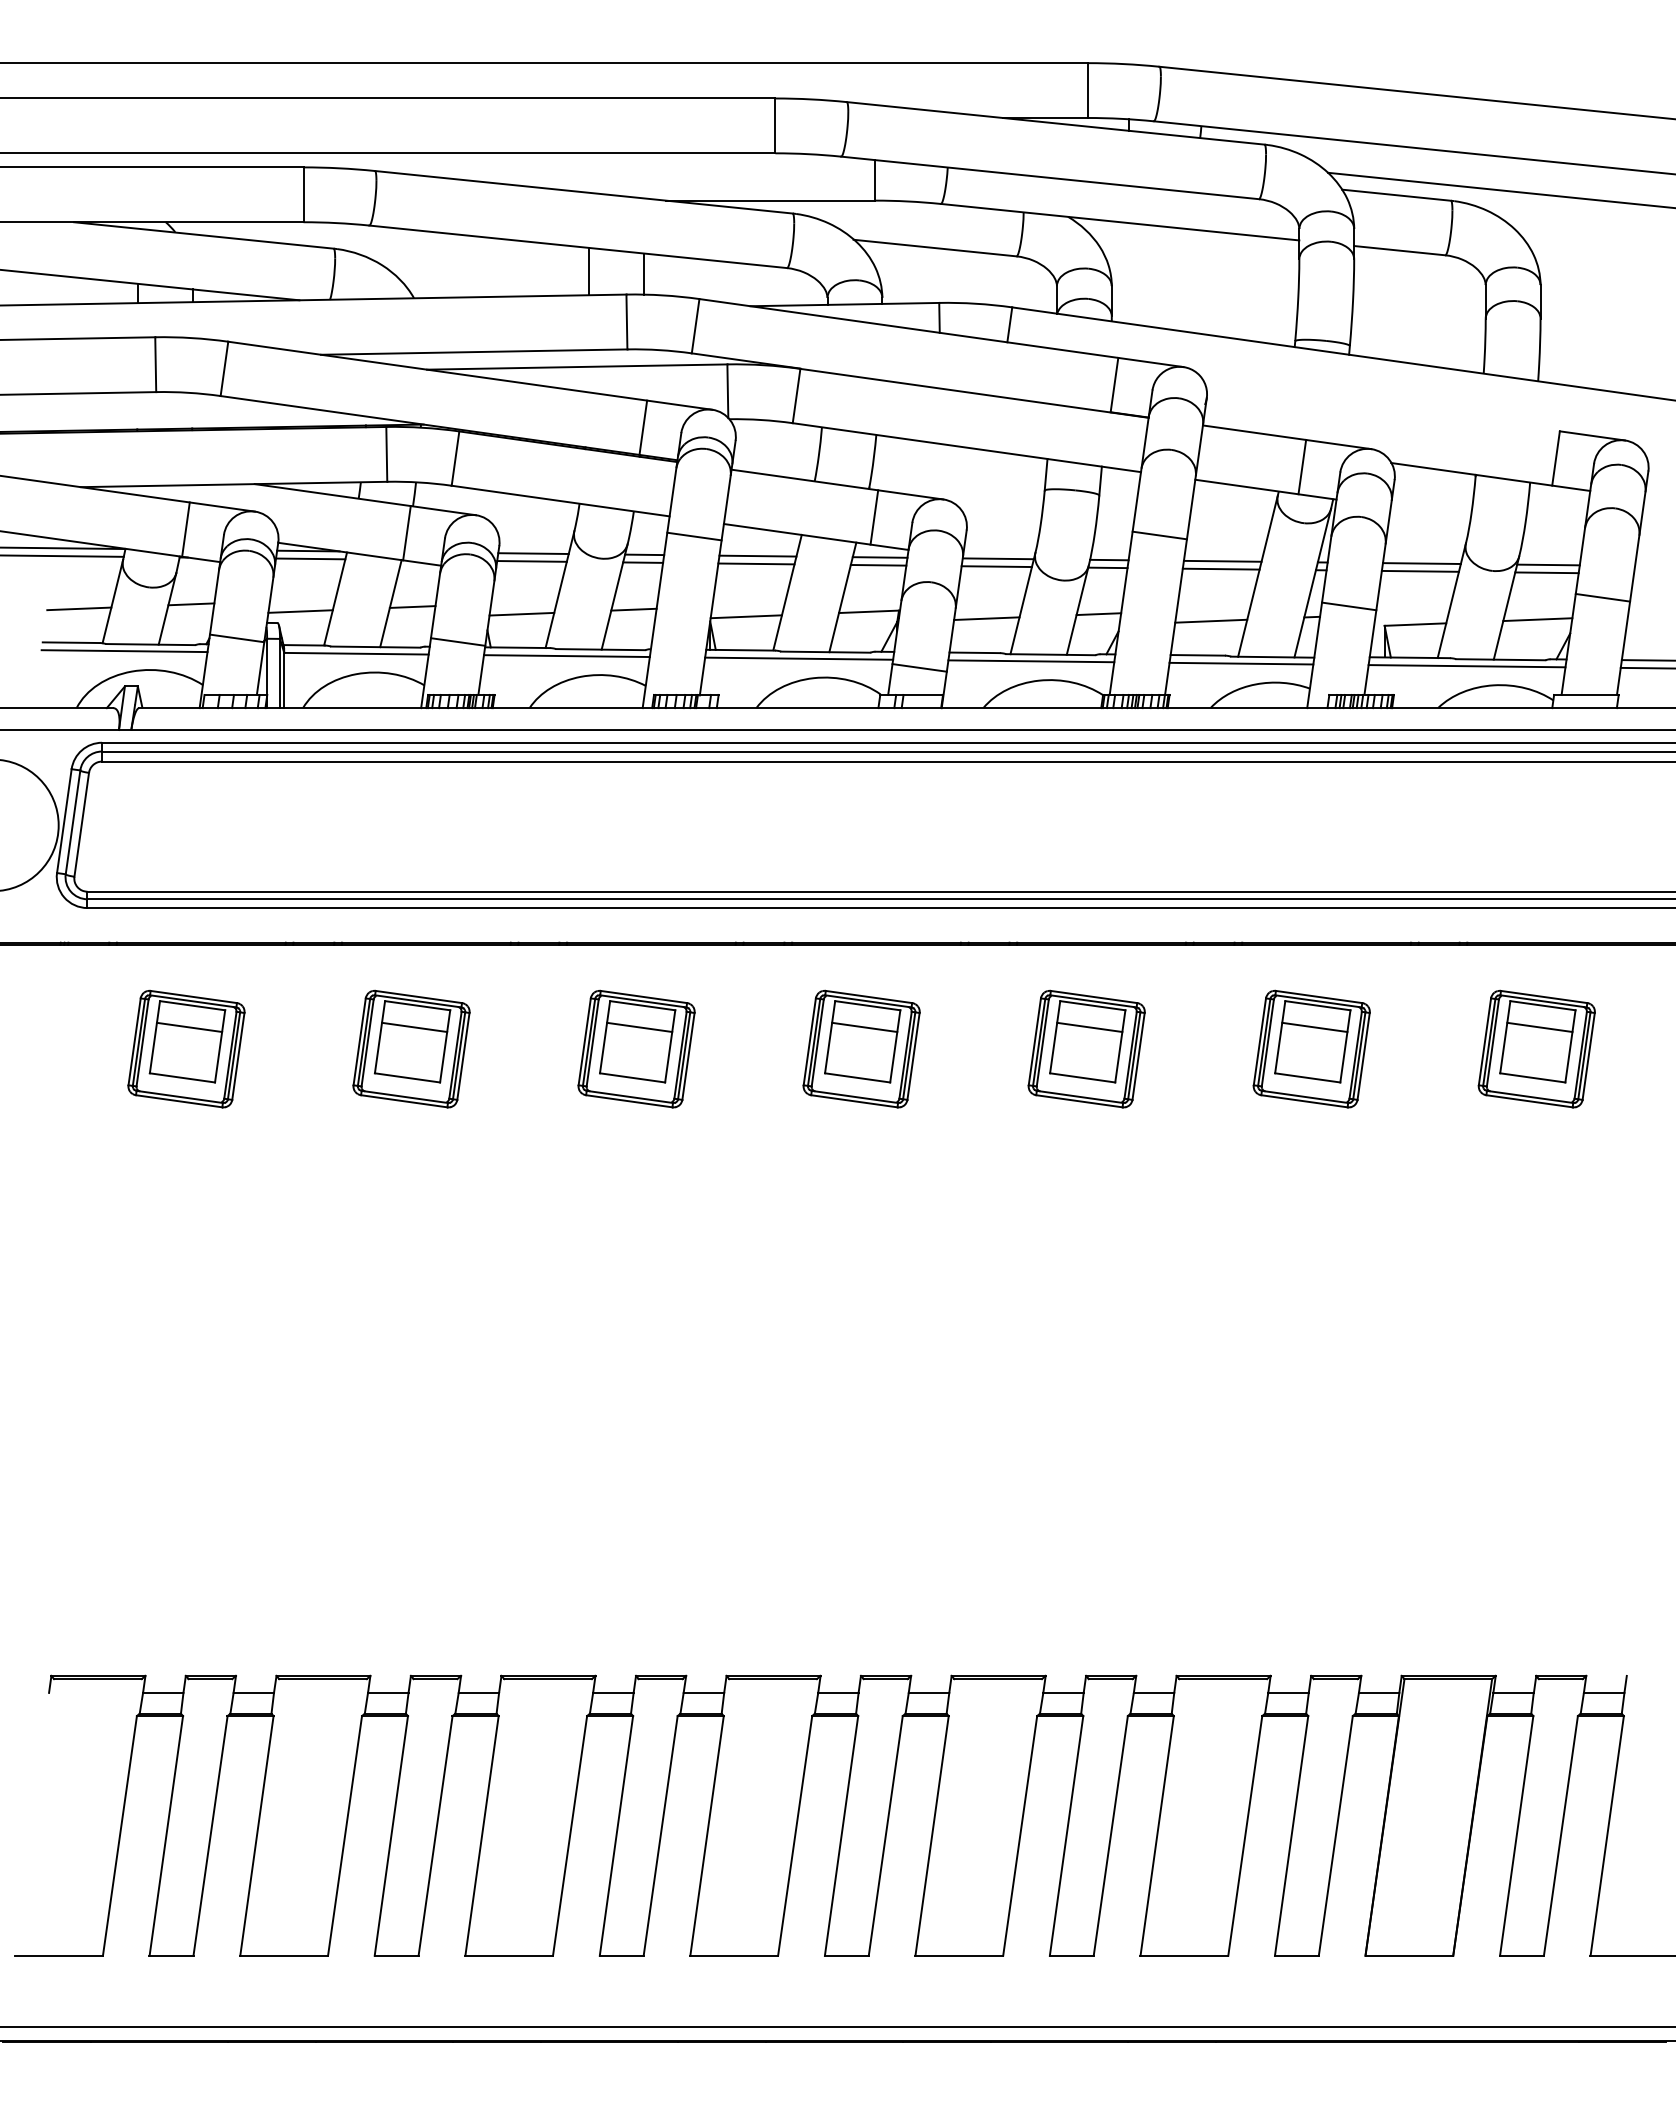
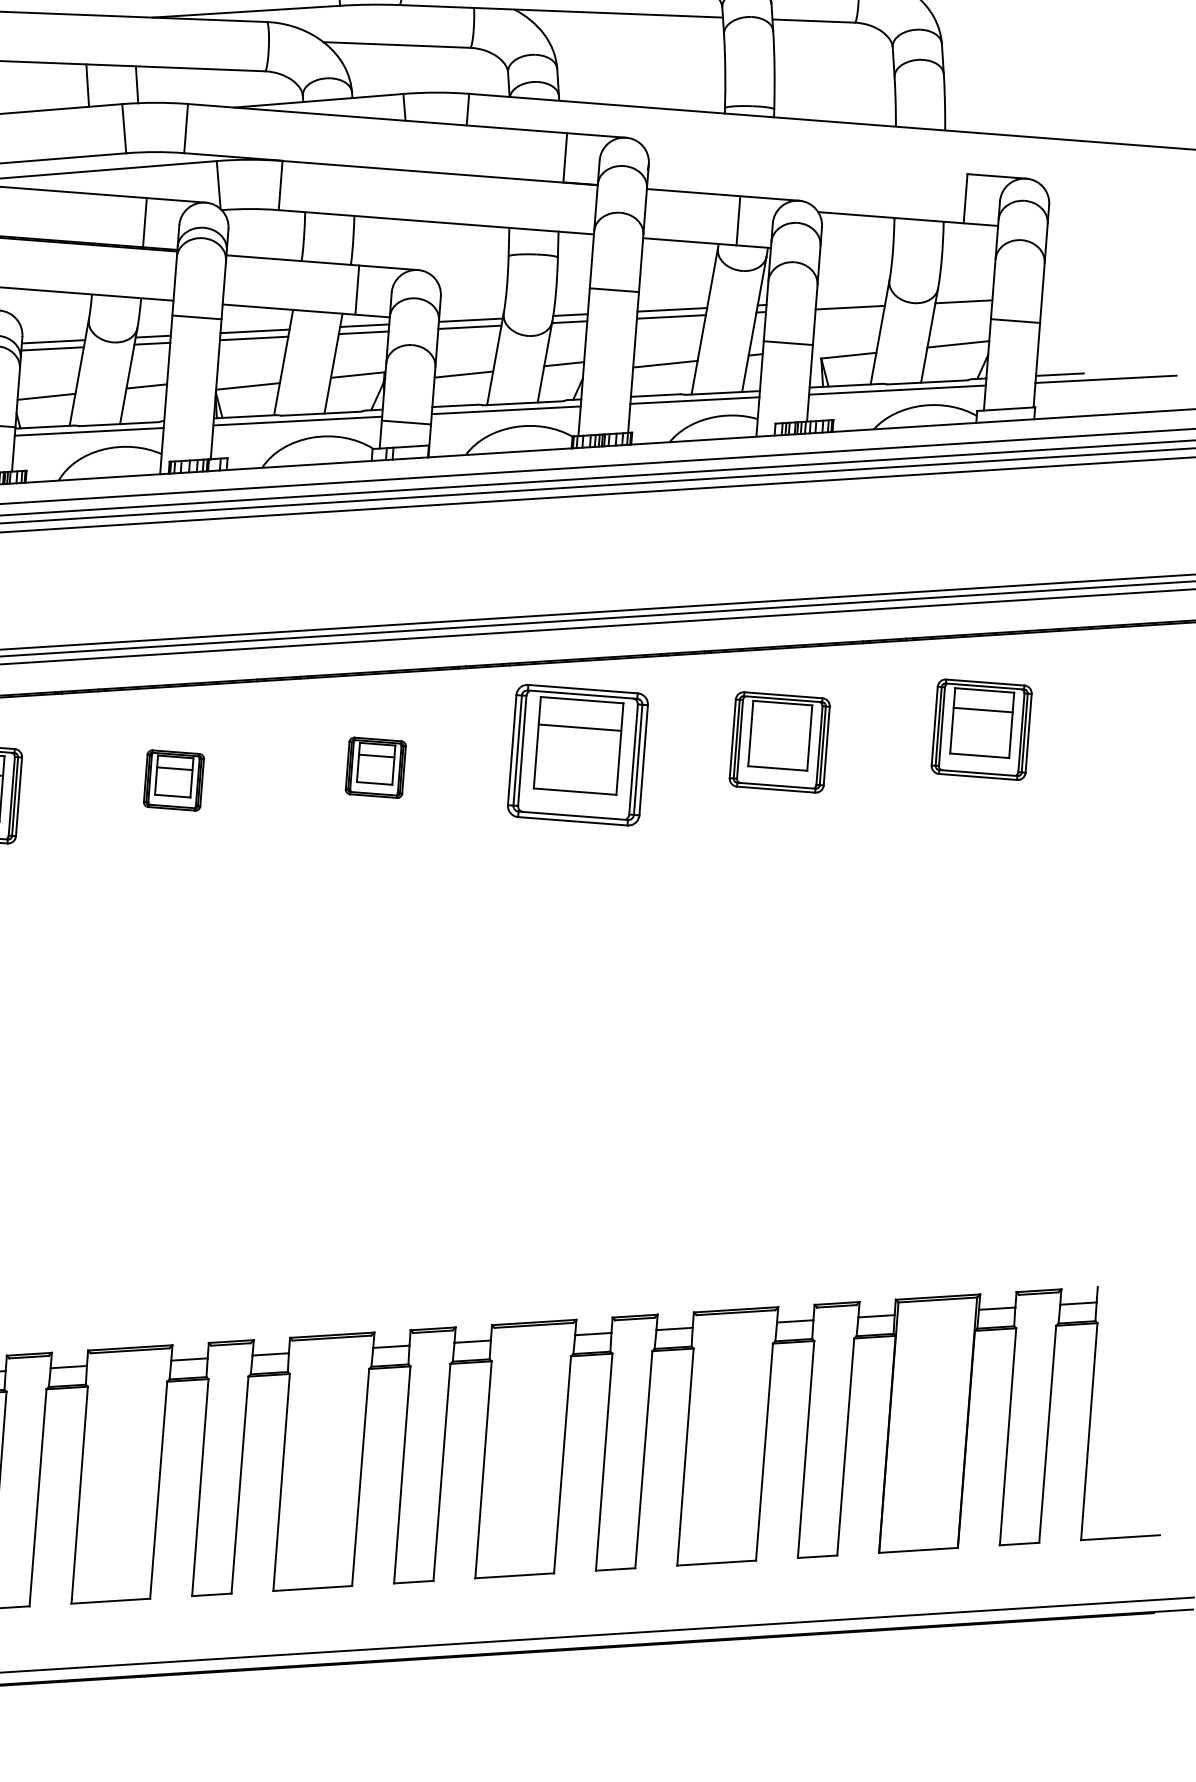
line: (1421, 563) -> (850, 300), removed
line: (1548, 564) -> (964, 294), removed
line: (1314, 1027) -> (780, 722), removed
part: (636, 1048) -> (173, 780), size x0.6
part: (861, 1048) -> (375, 767), size x0.6
part: (1086, 1048) -> (577, 754), size x1.4

